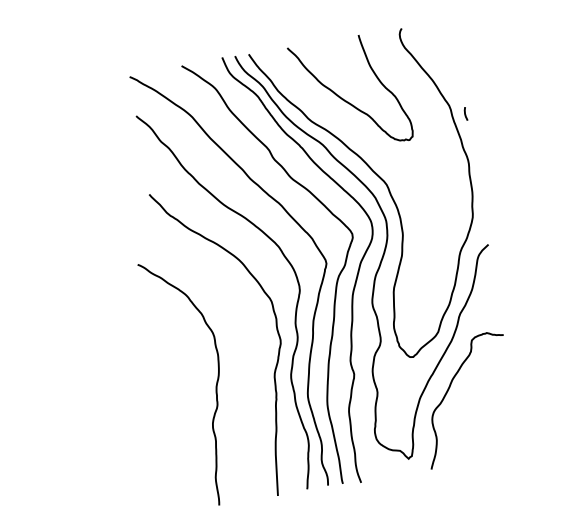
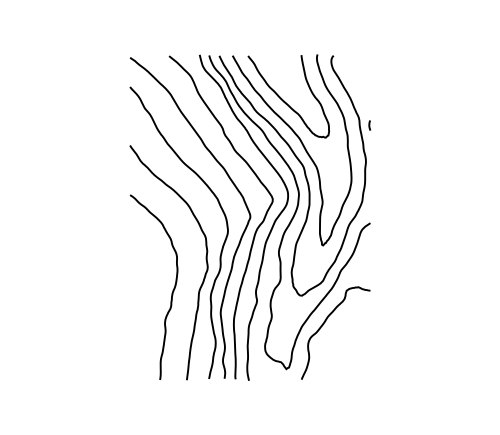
curve: (380, 157) -> (302, 146), added
curve: (215, 387) -> (171, 293), moved

